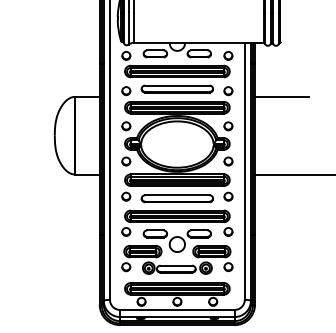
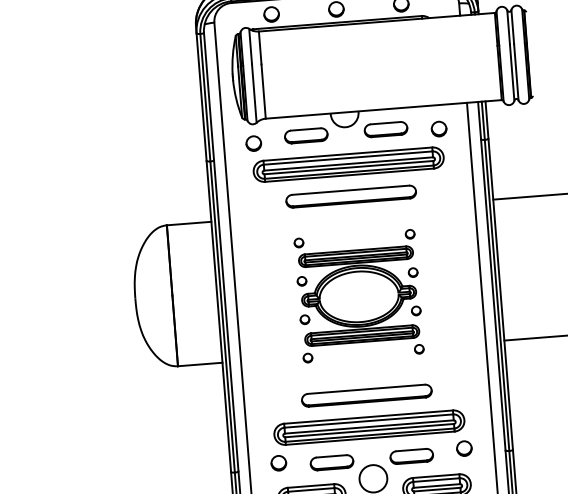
part: (177, 143) -> (359, 295), size x0.6

